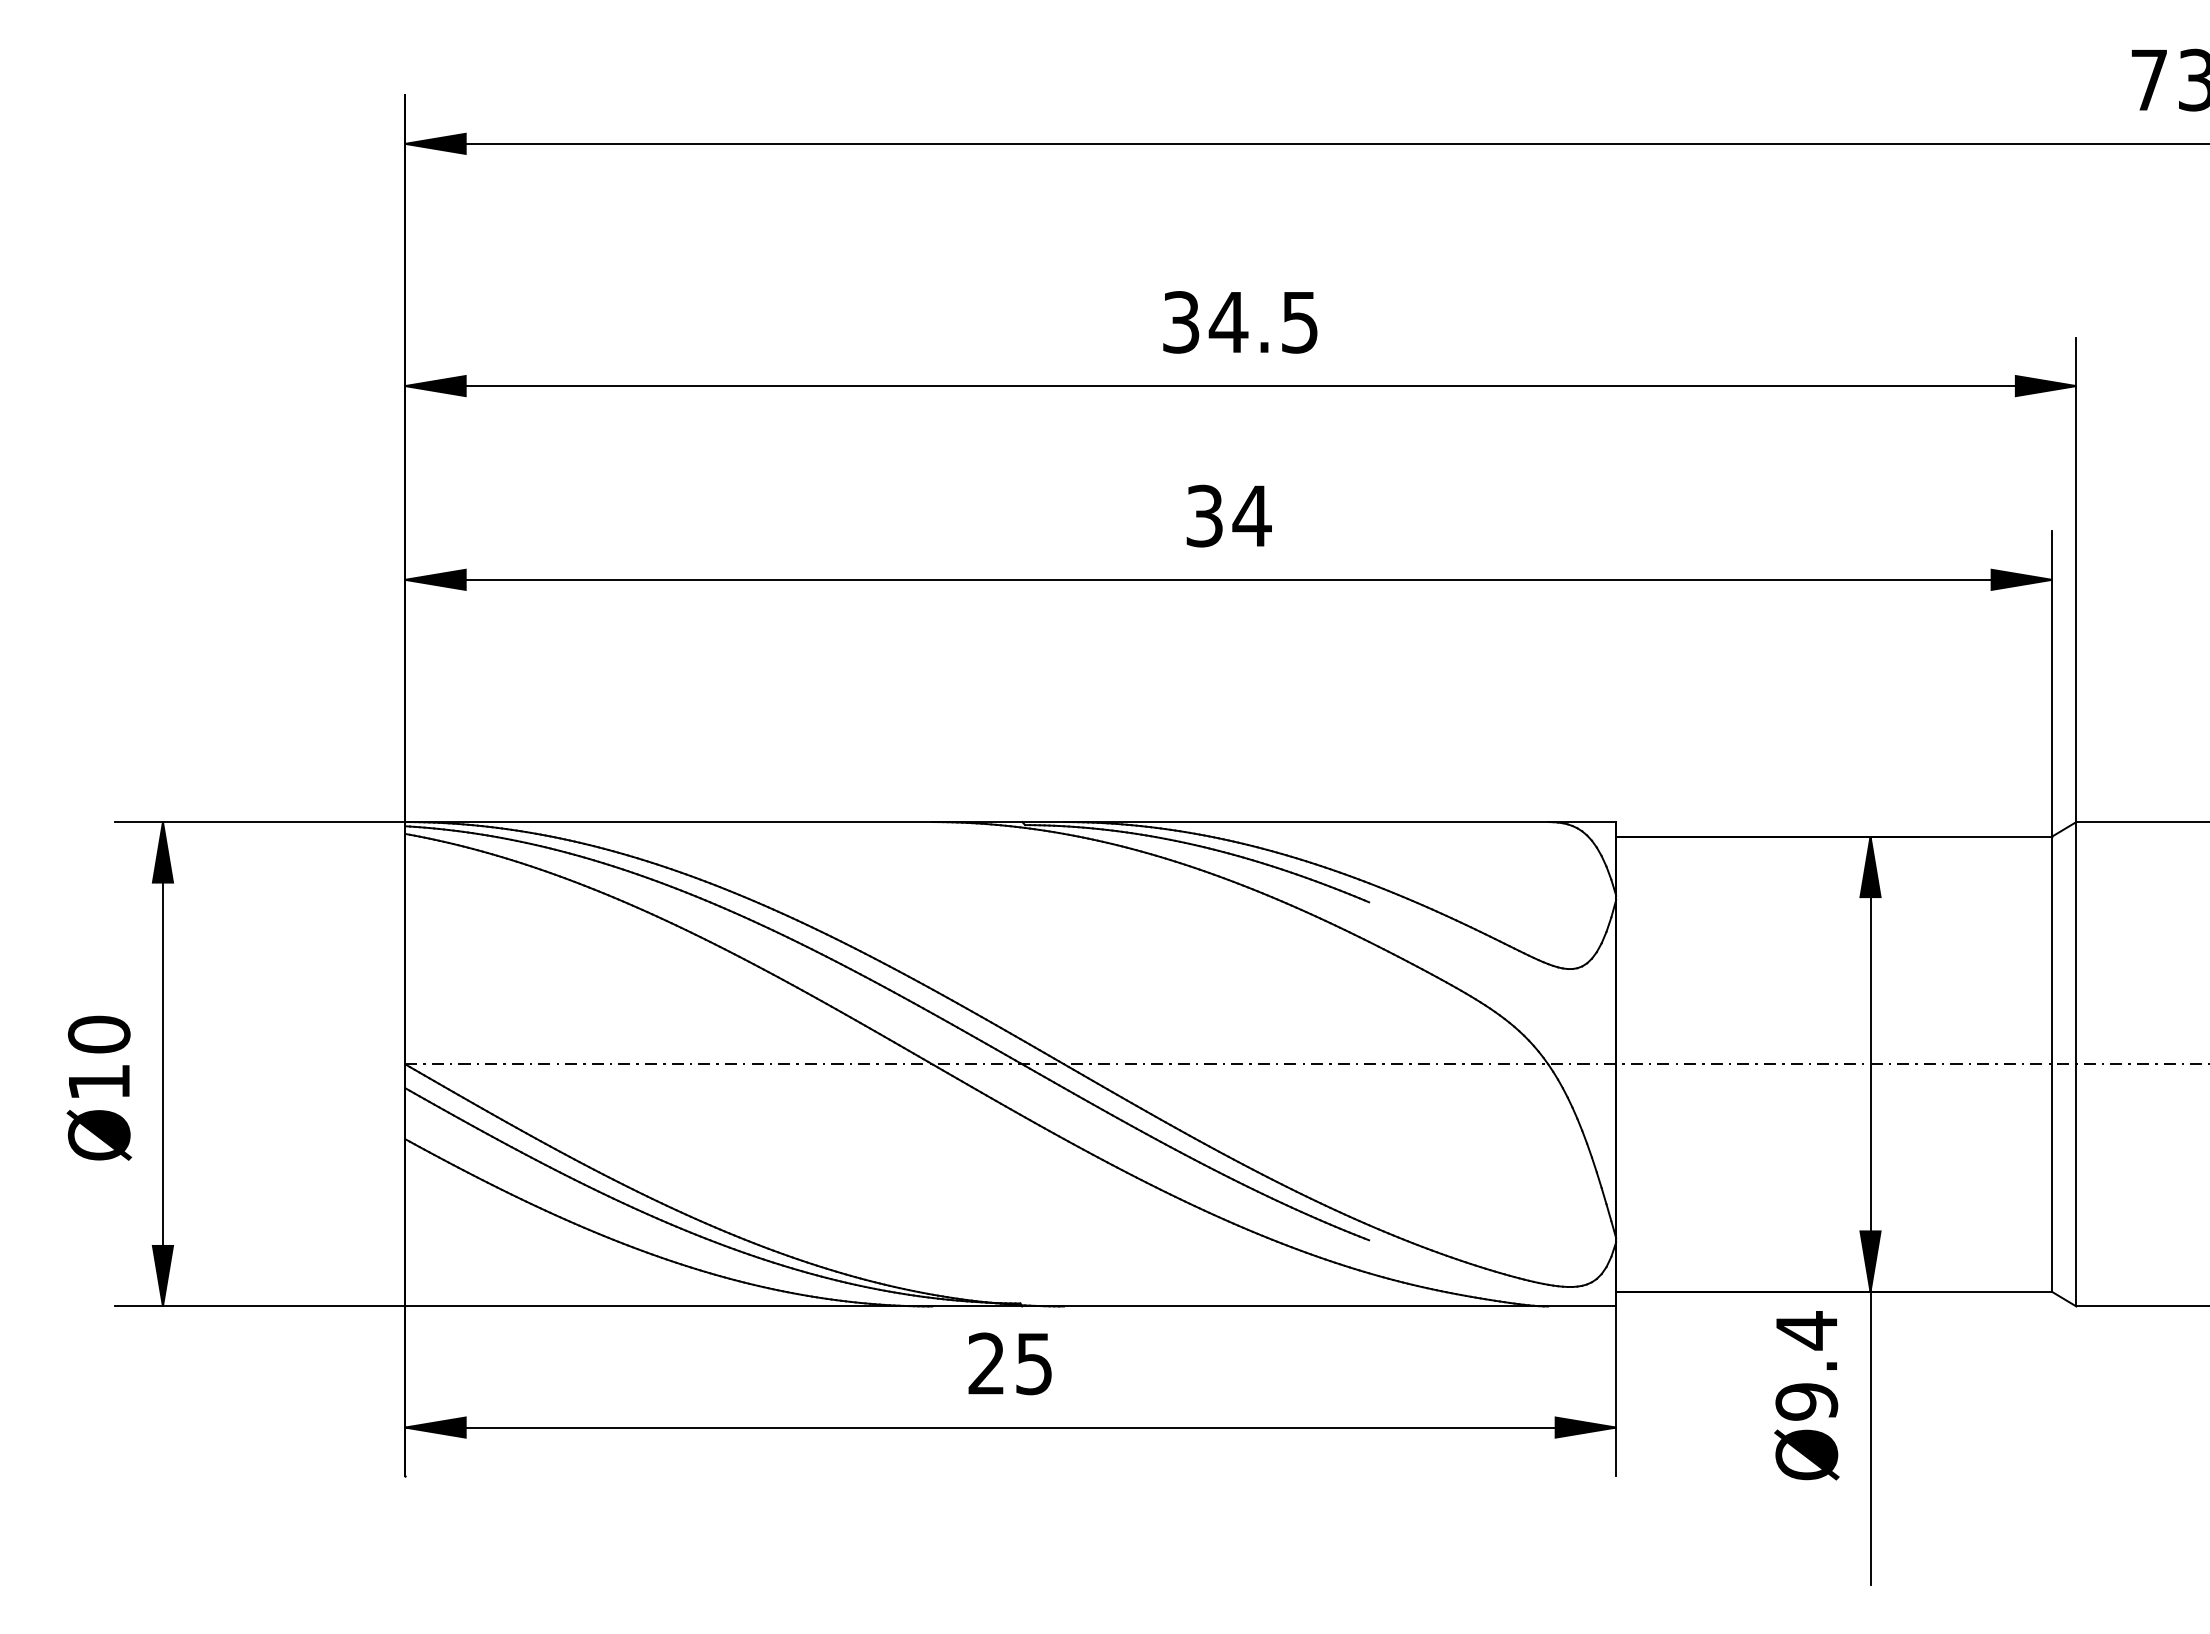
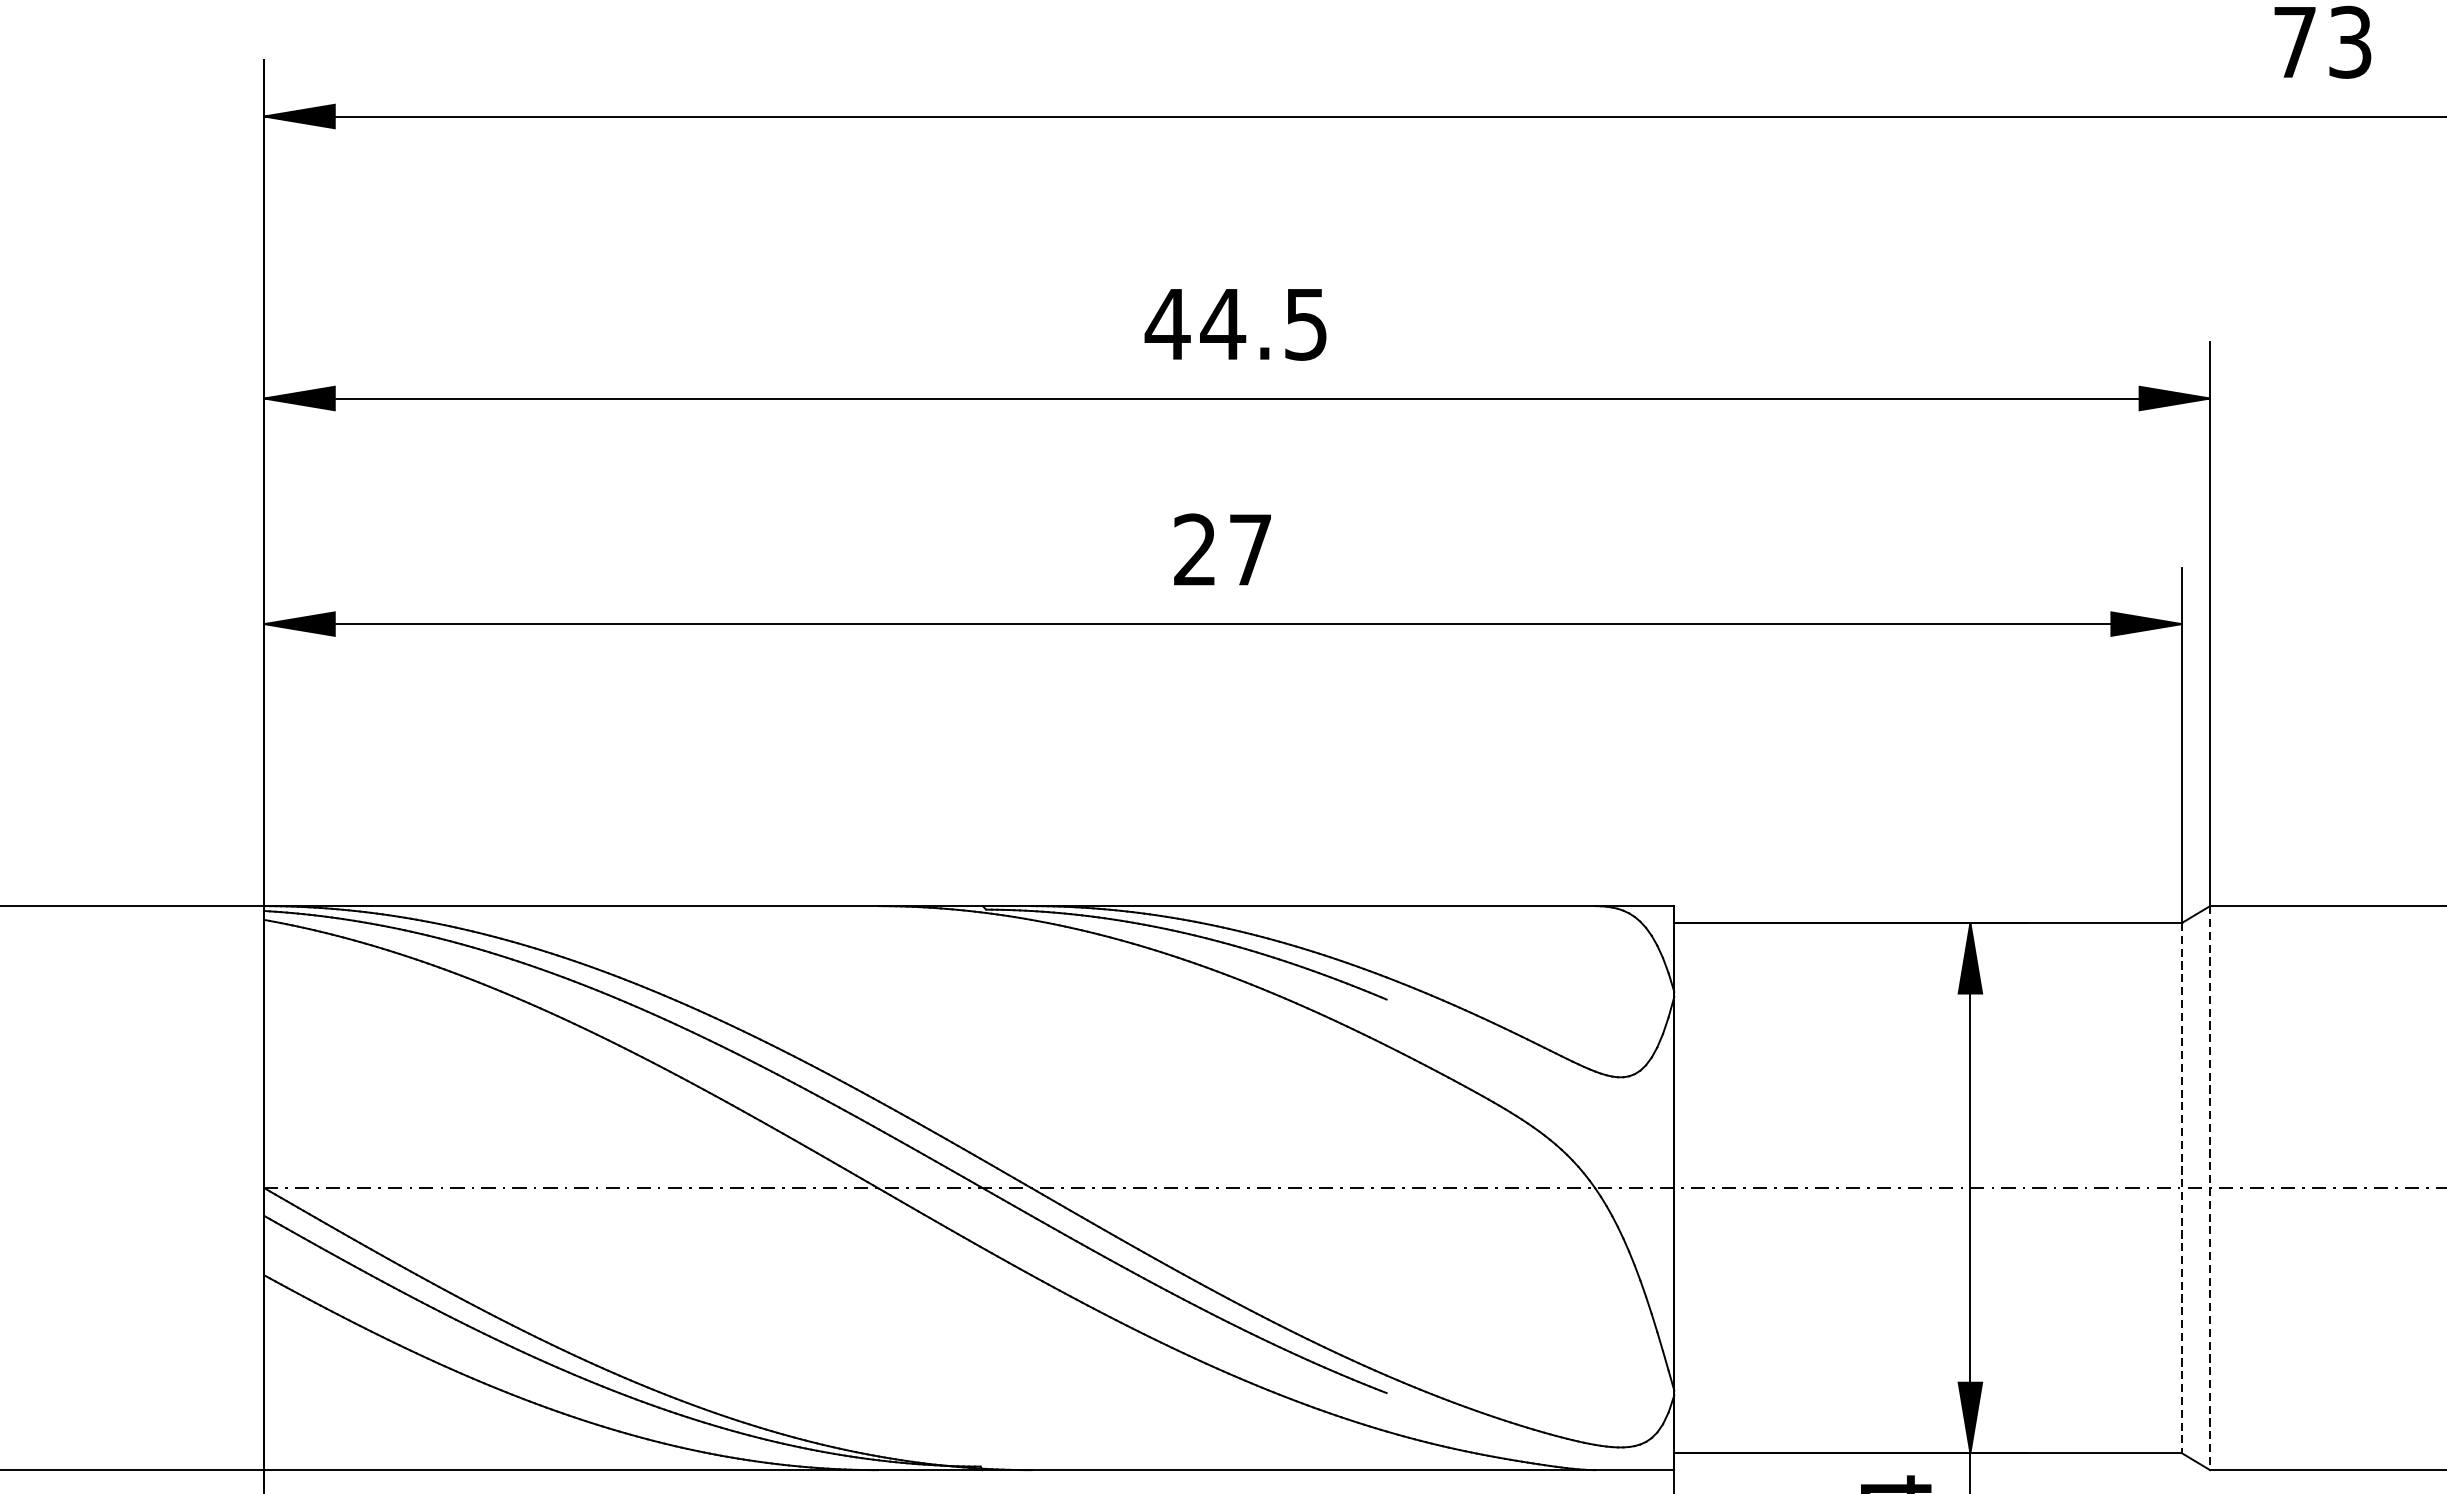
text: (1180, 322) -> (1167, 324), 34.5 -> 44.5
text: (1228, 515) -> (1222, 549), 34 -> 27
line: (2052, 1064) -> (2182, 1188), solid -> dashed
line: (2076, 1064) -> (2210, 1188), solid -> dashed

